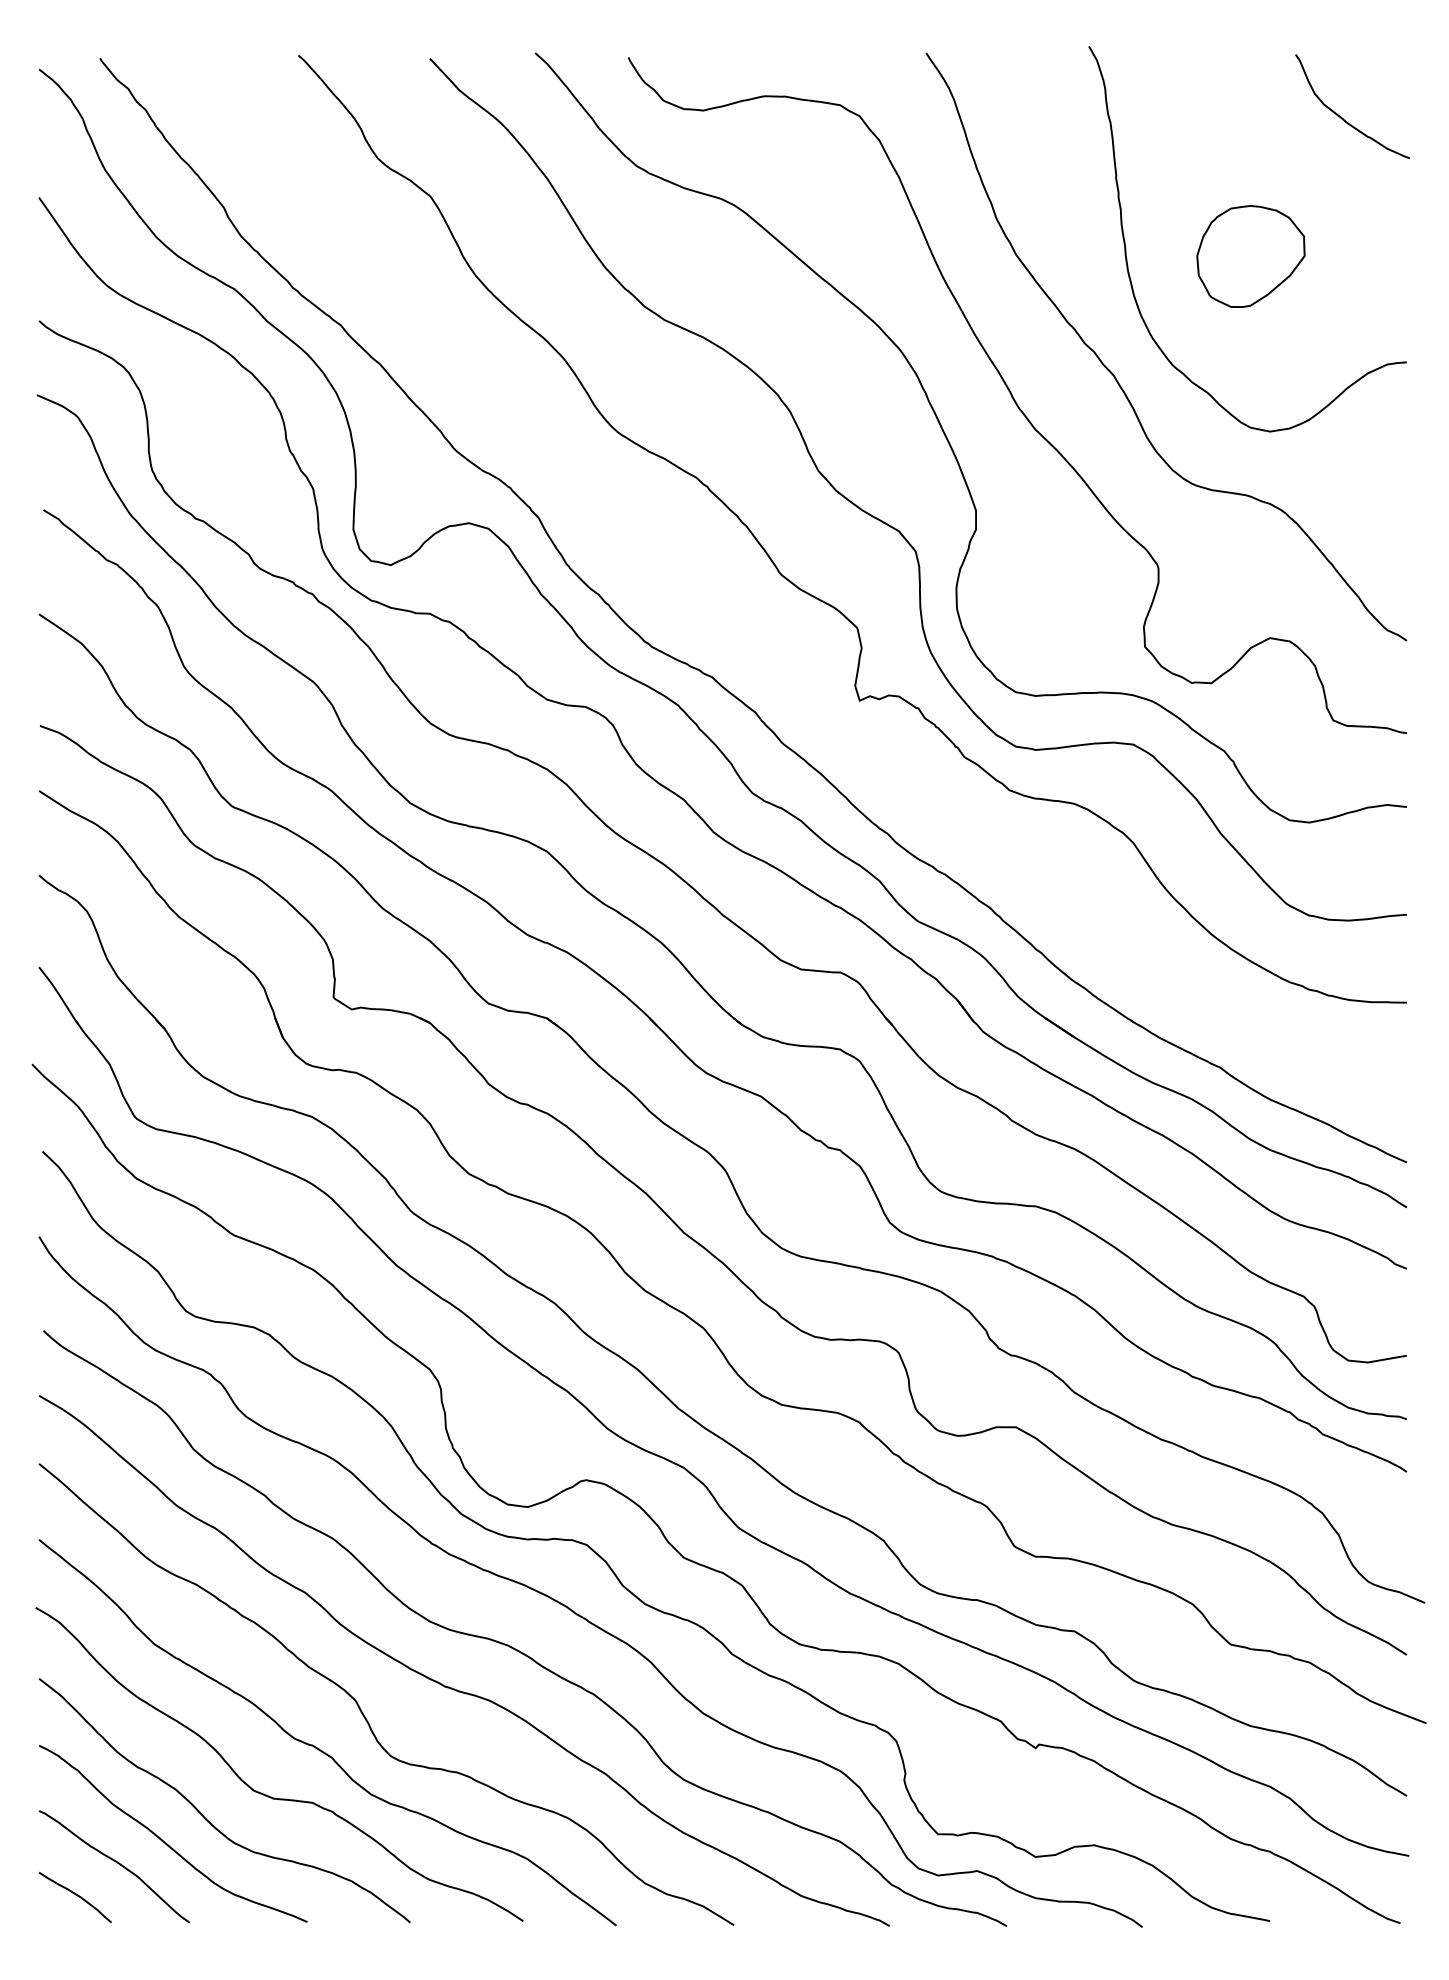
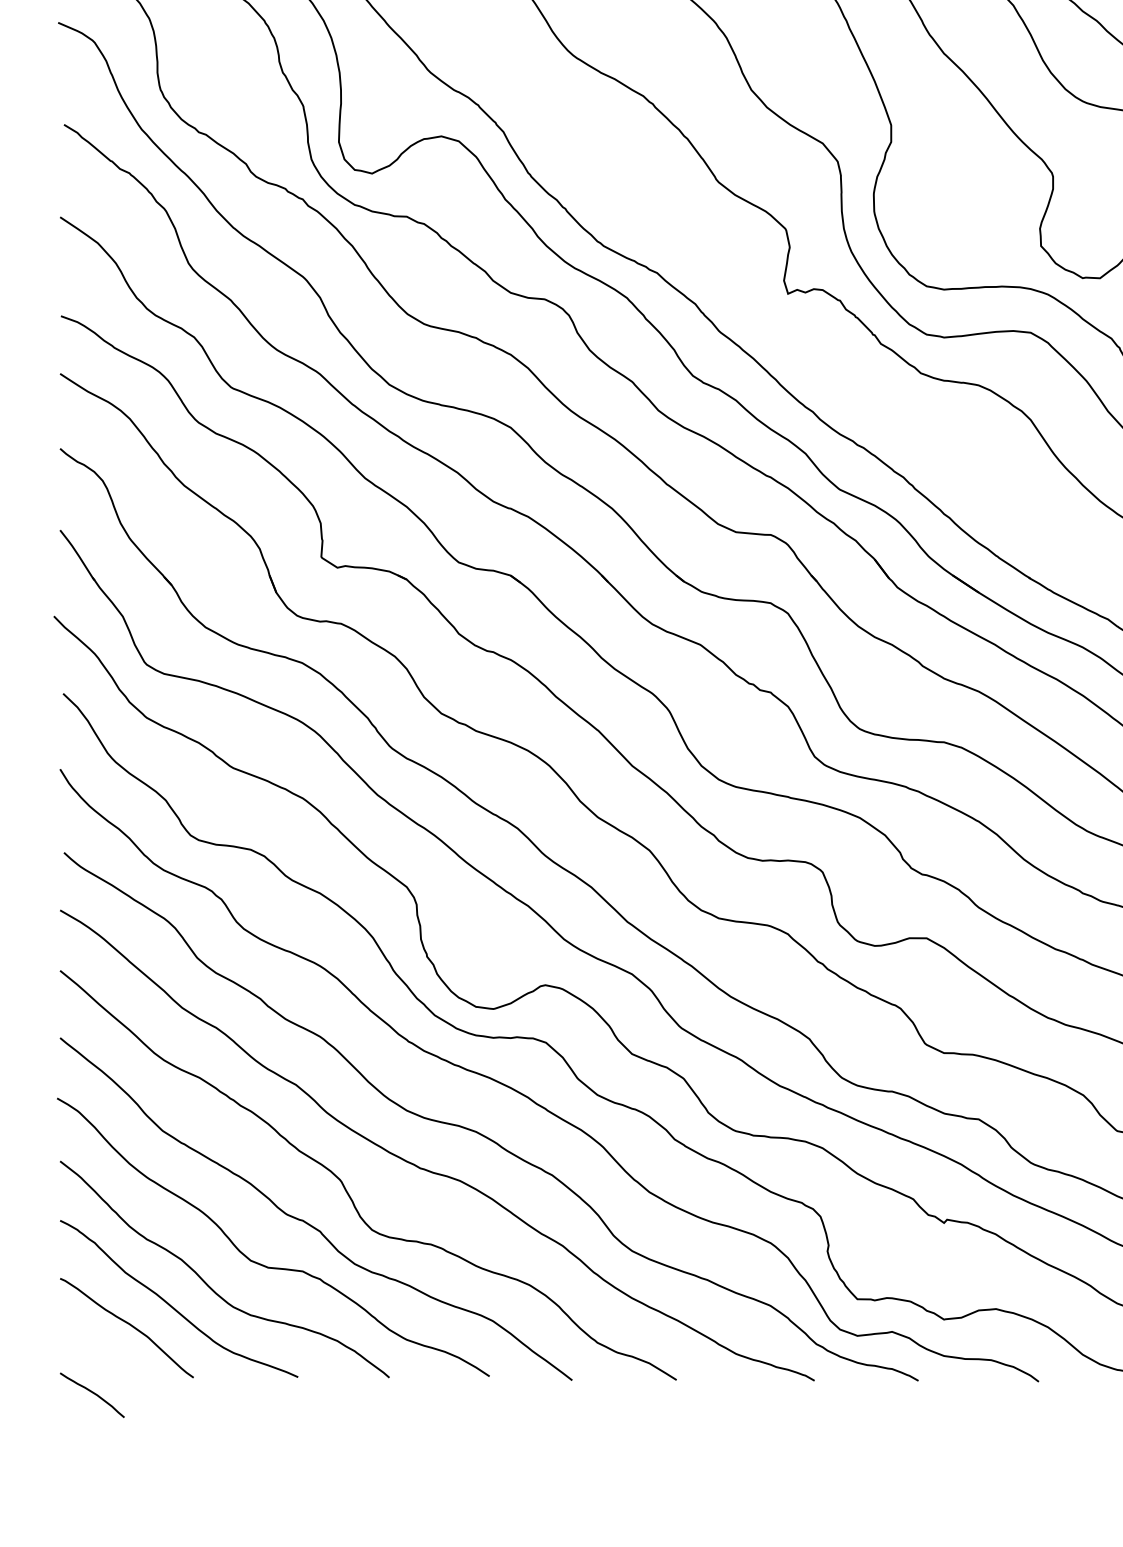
curve: (75, 1895) -> (92, 1393), moved

